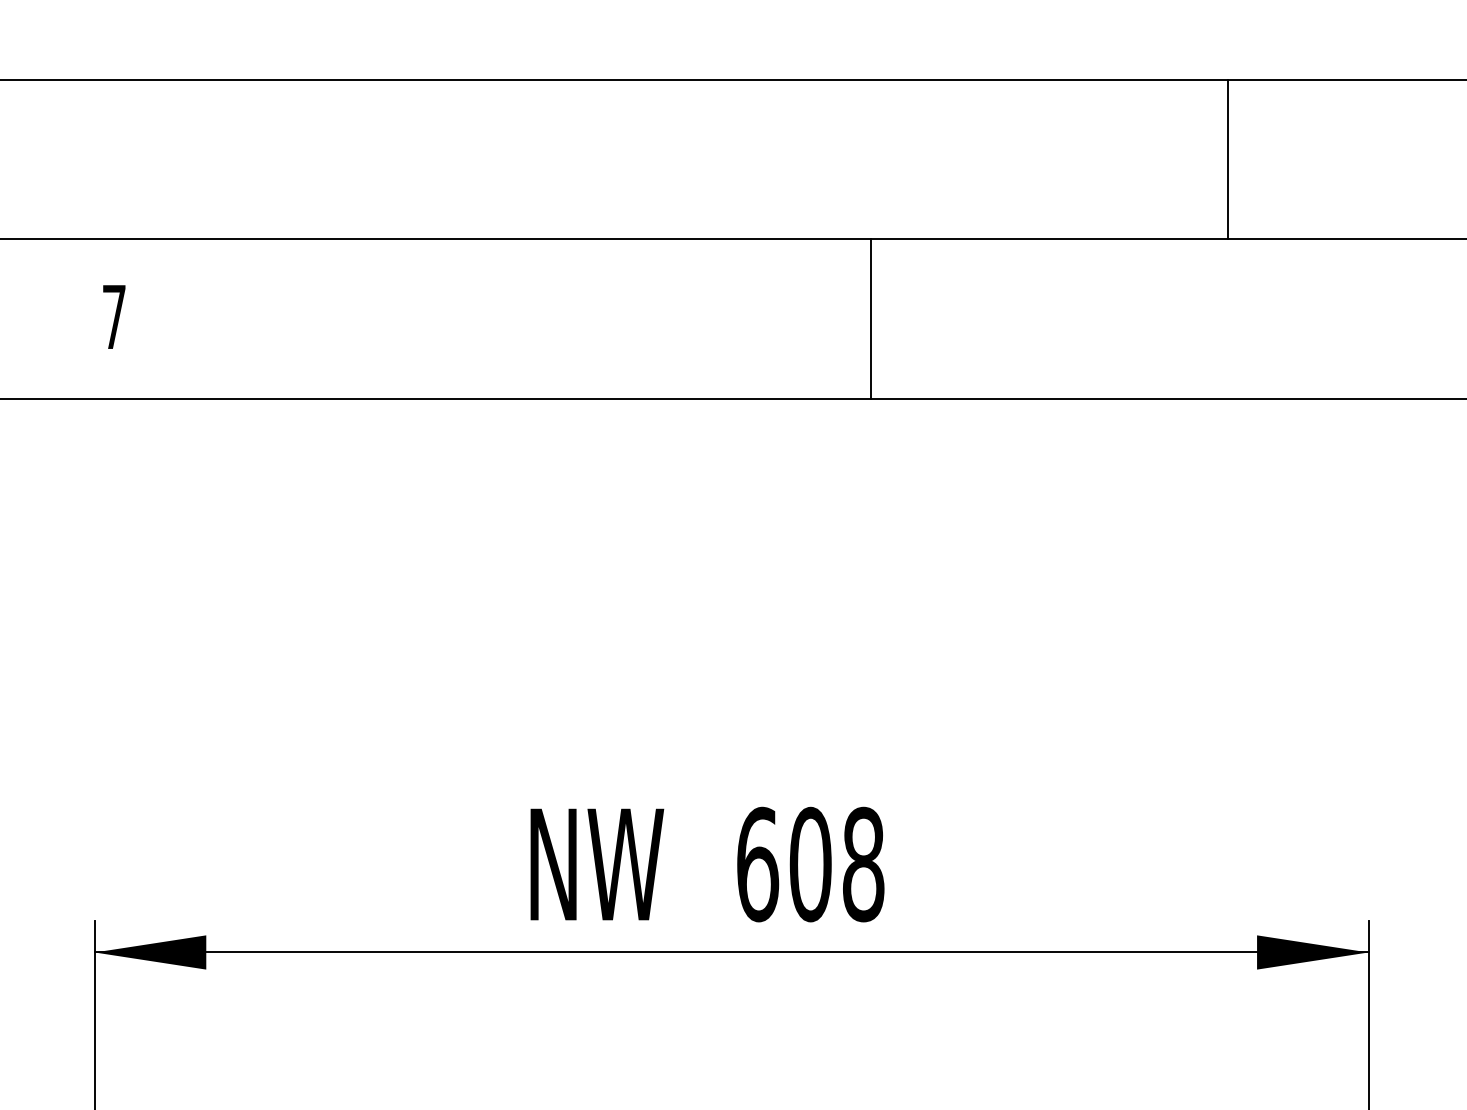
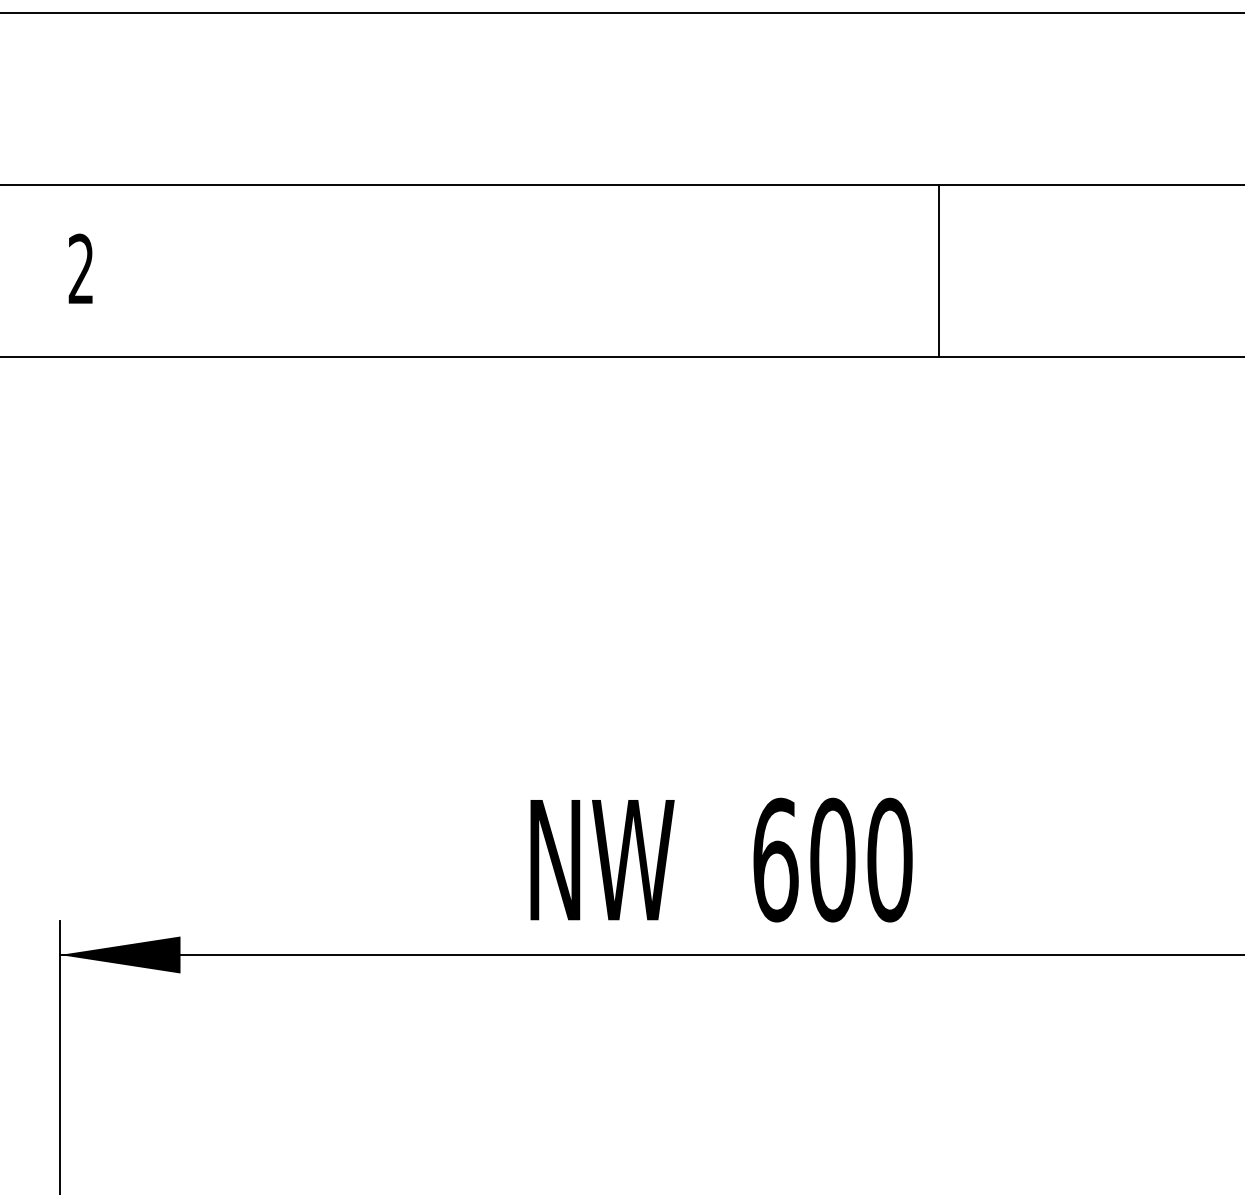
text: (113, 316) -> (80, 268), 7 -> 2
line: (871, 318) -> (939, 270), moved
text: (863, 864) -> (889, 860), 608 -> 600

